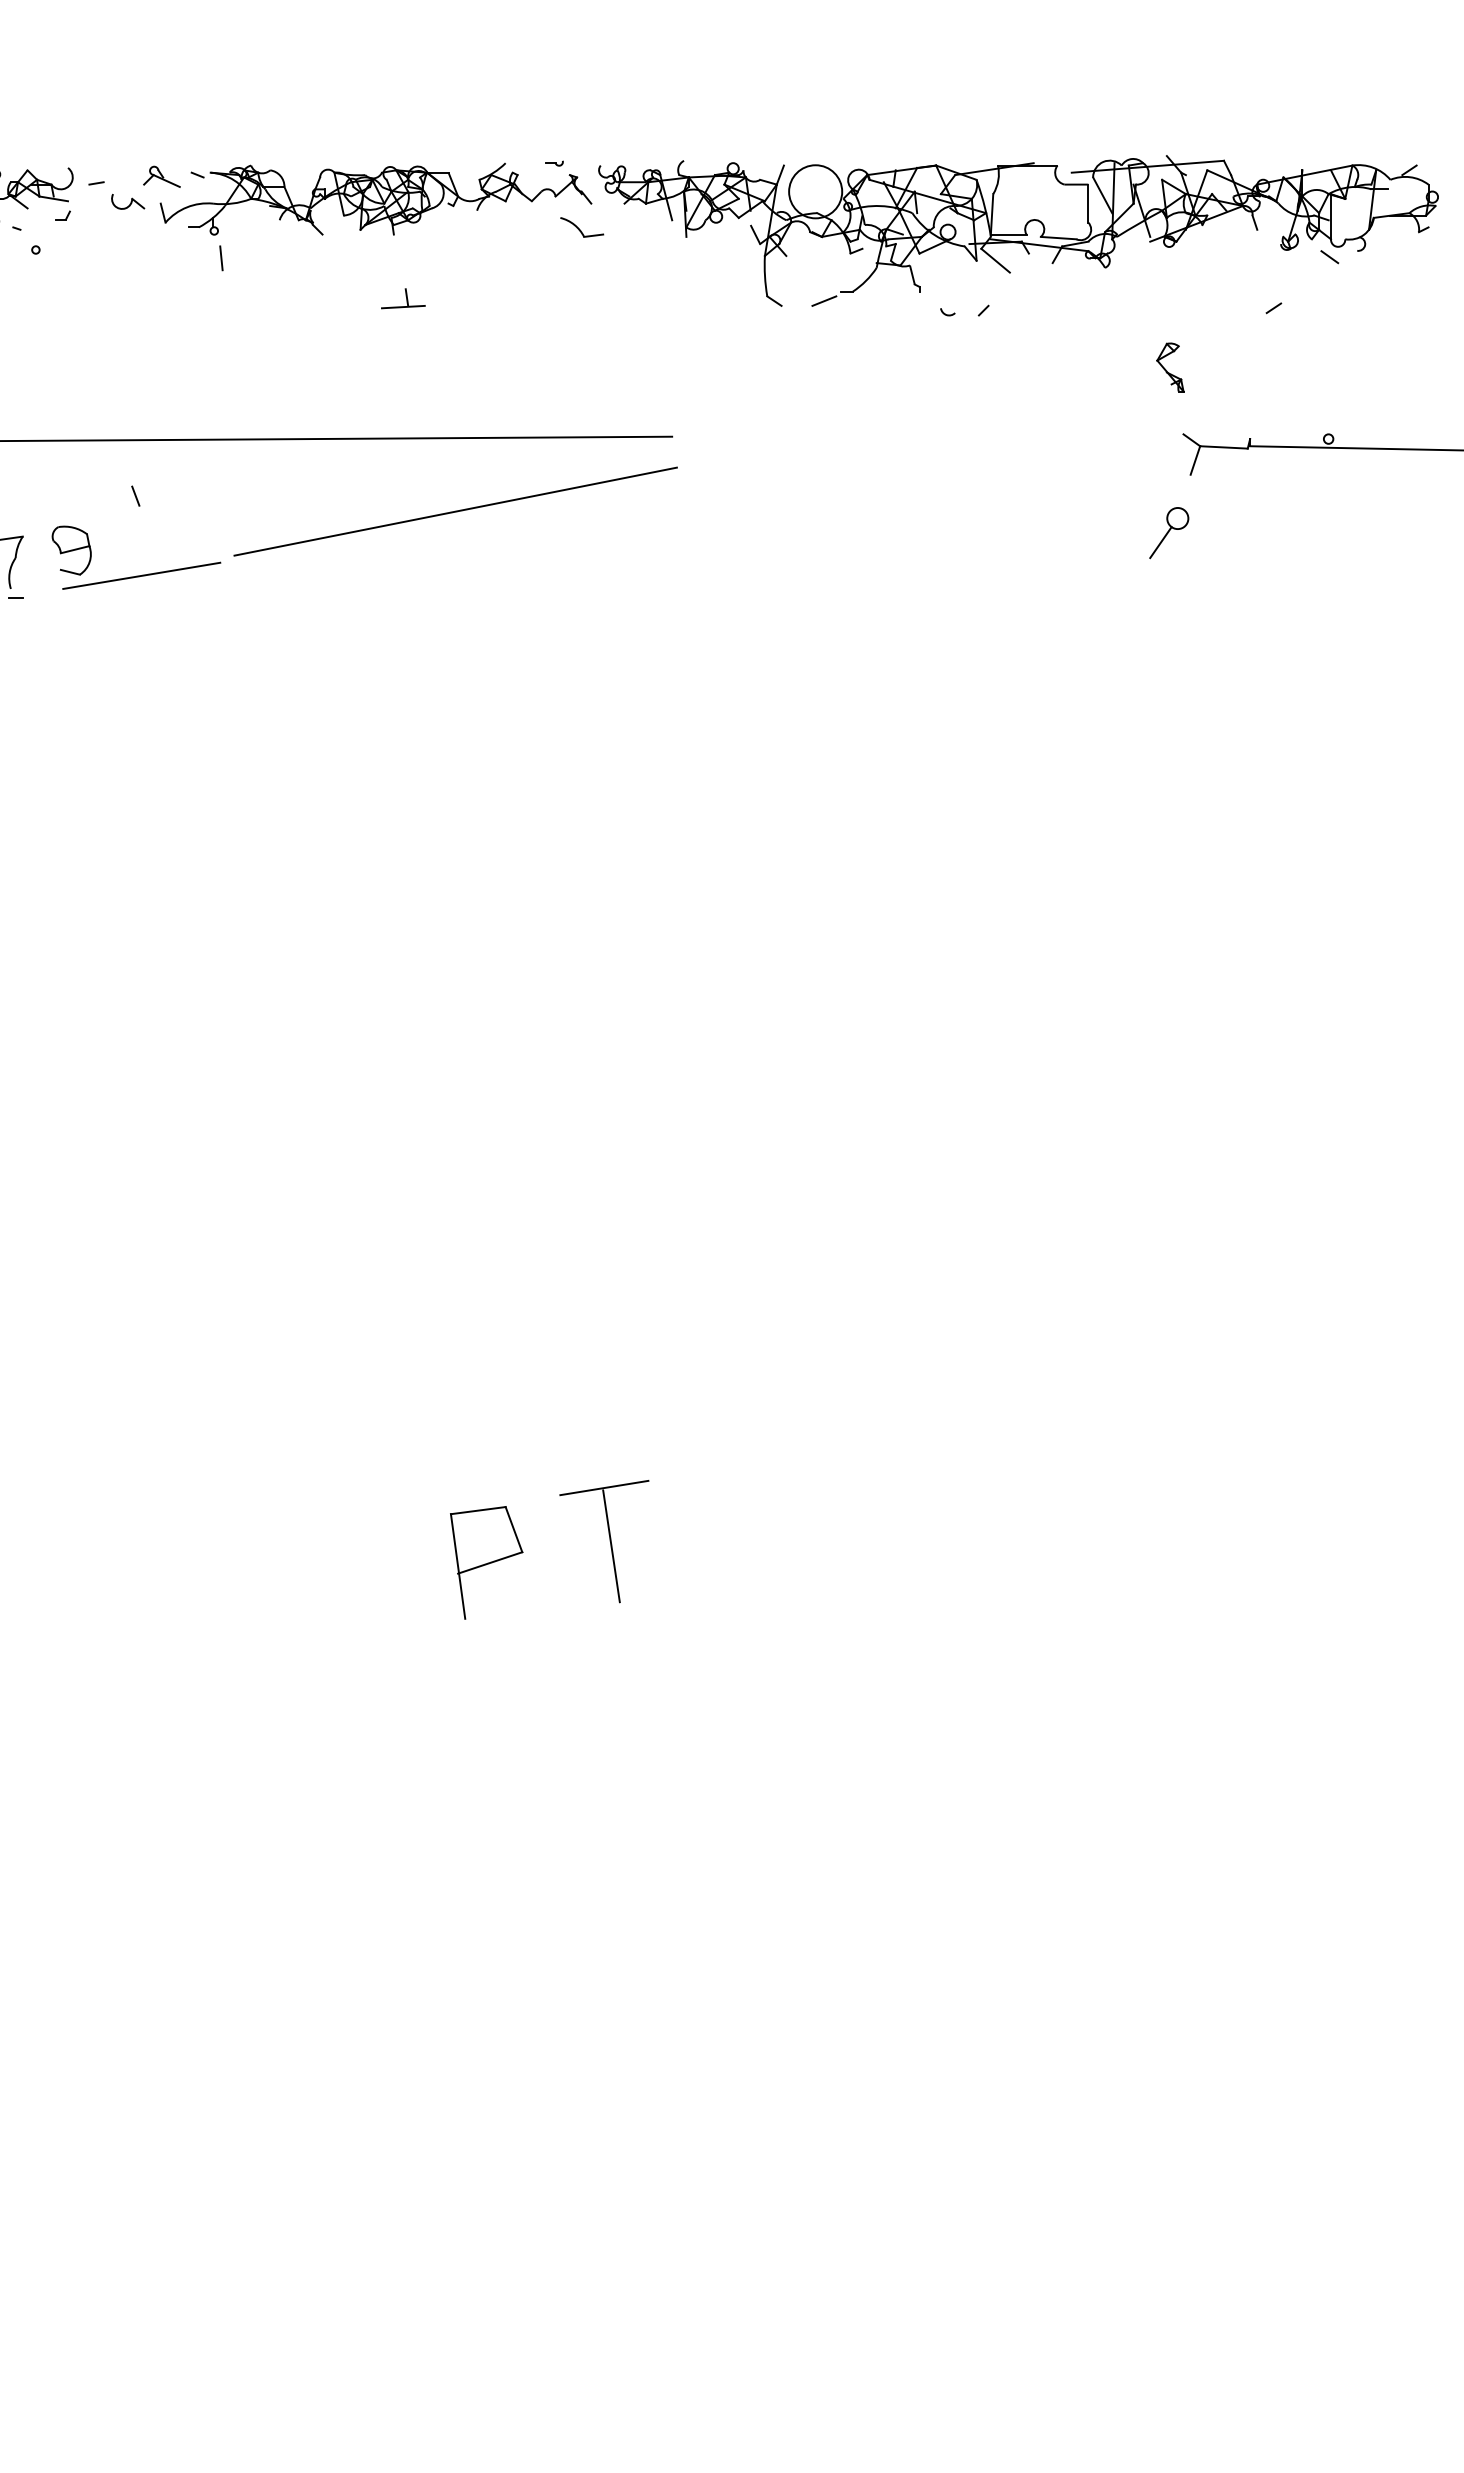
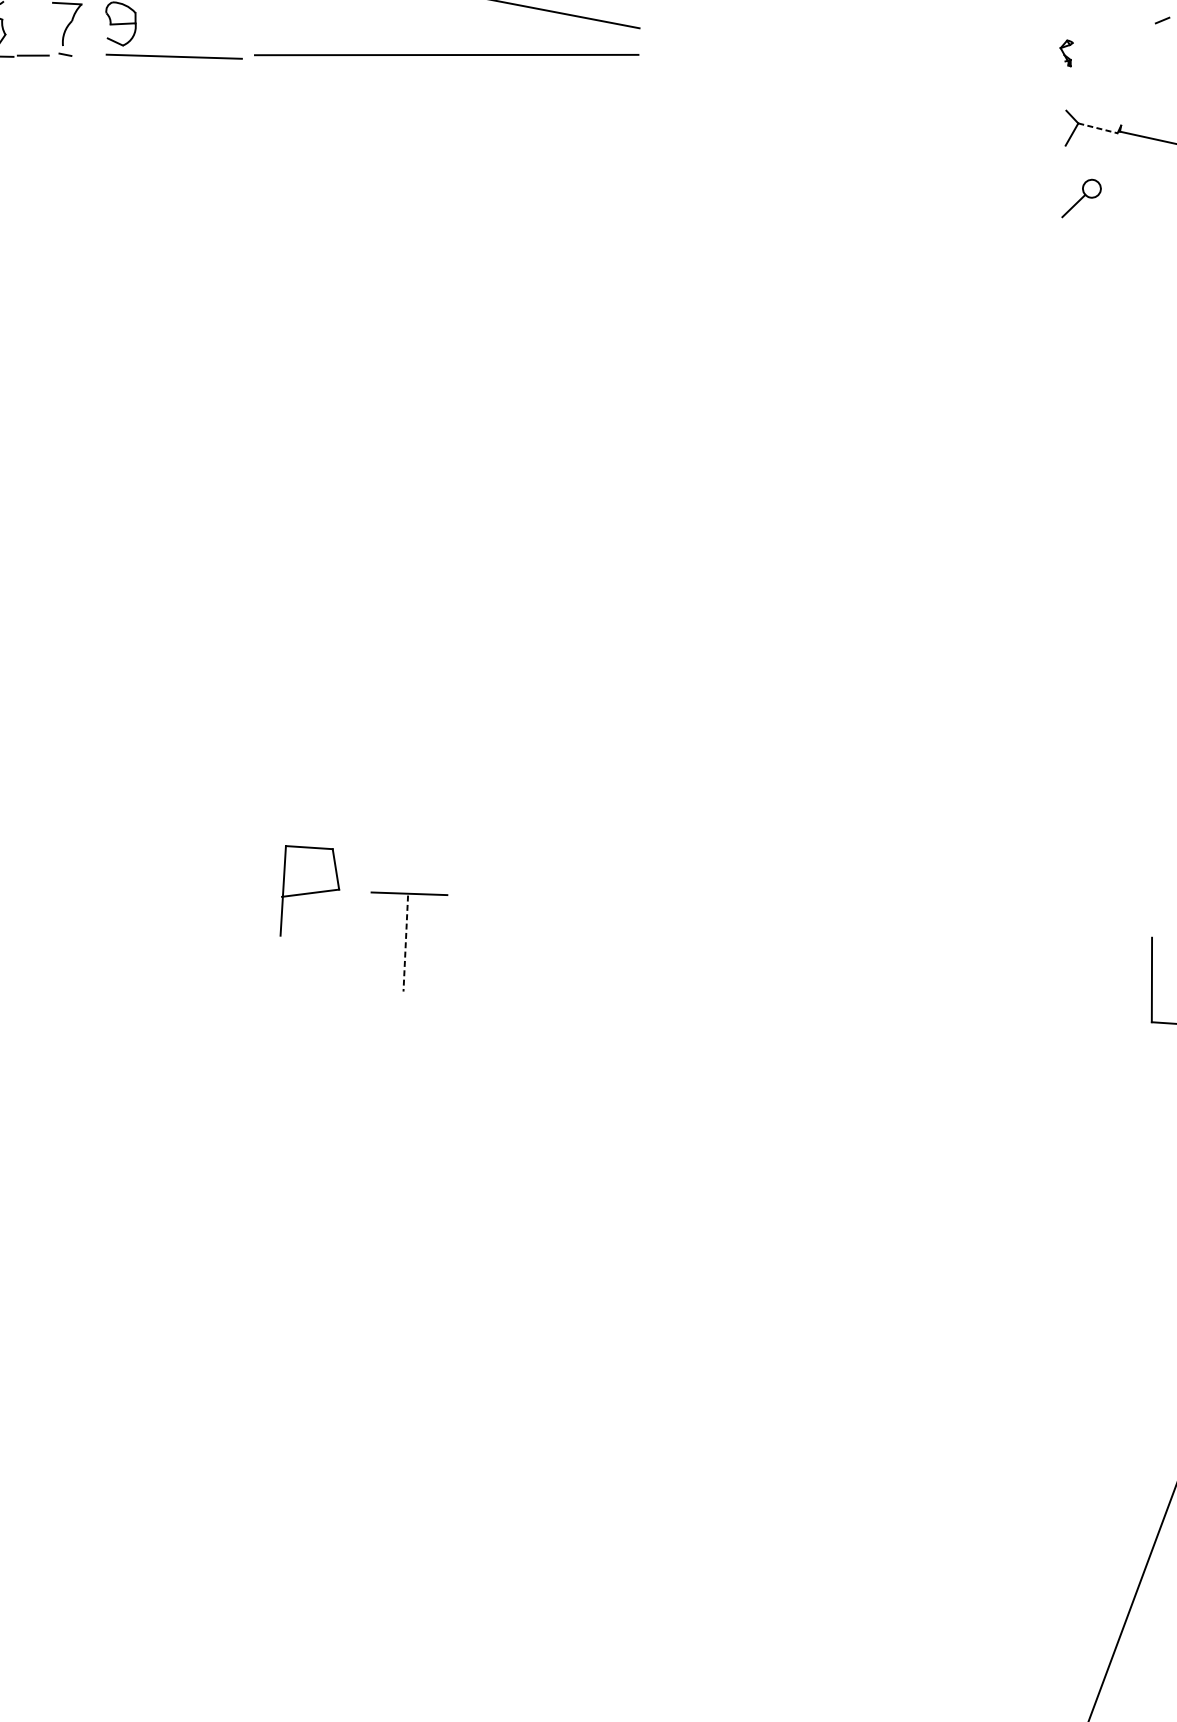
part: (1170, 367) -> (1066, 52), size x0.6
line: (1223, 447) -> (1097, 128), solid -> dashed
part: (1169, 533) -> (1082, 199), moved
line: (611, 1546) -> (405, 943), solid -> dashed
part: (486, 1562) -> (307, 892), moved

